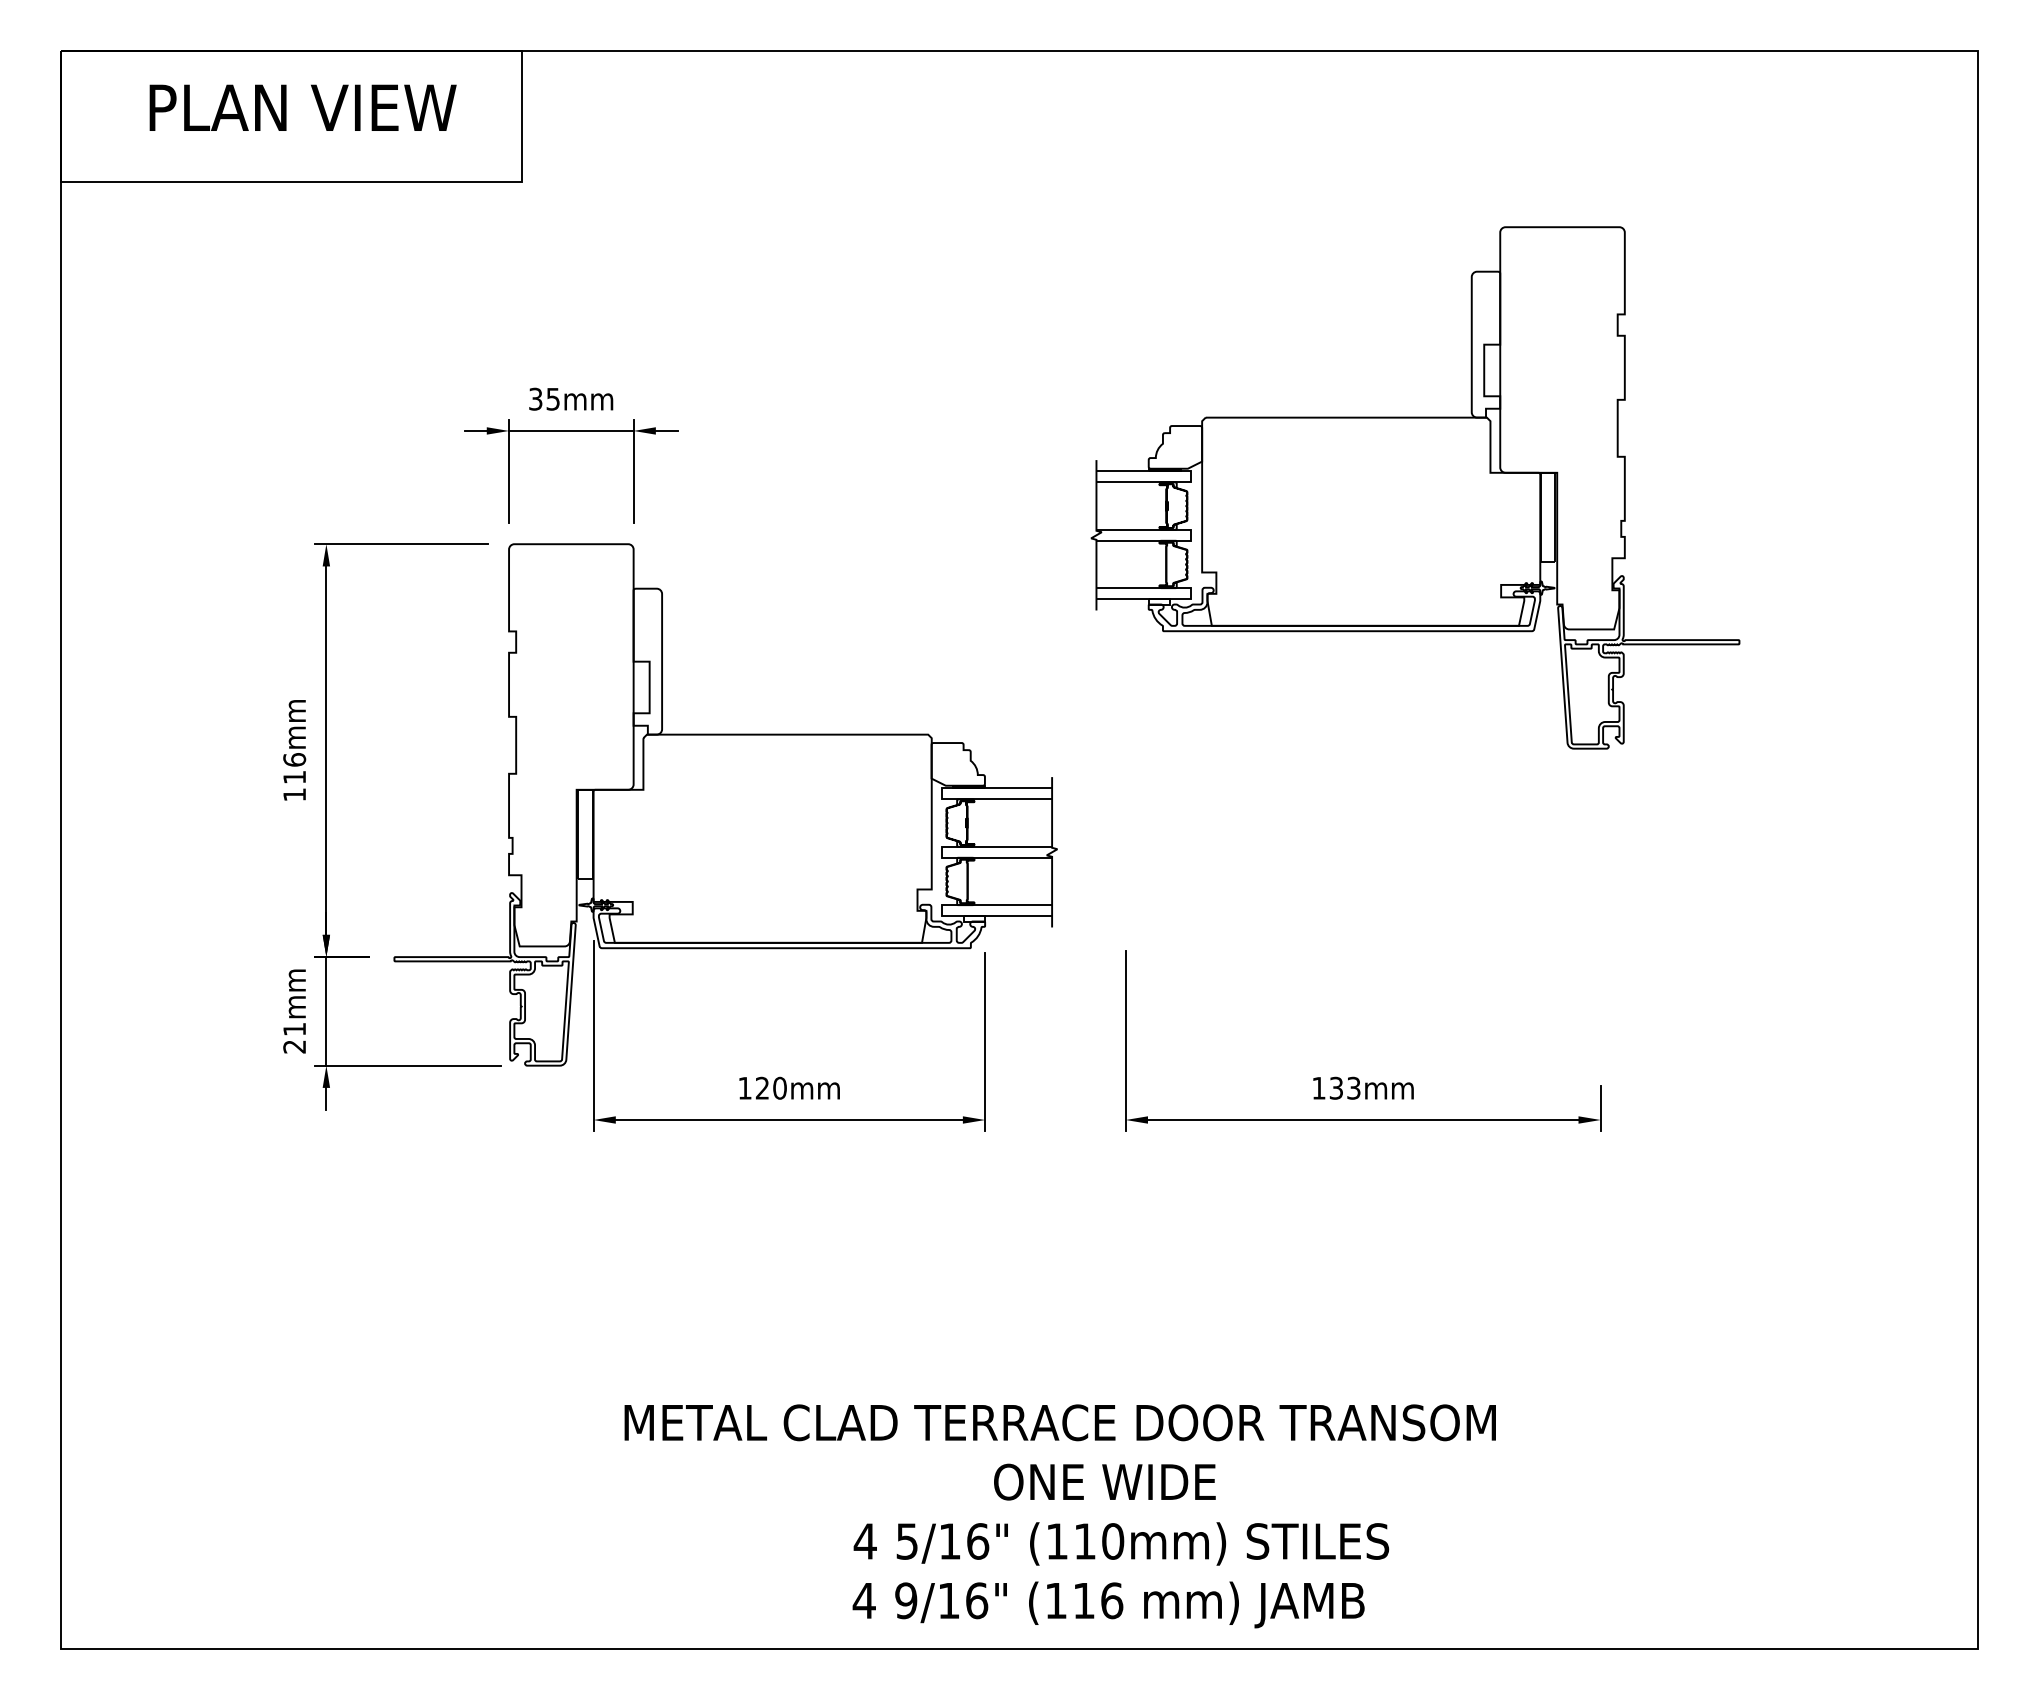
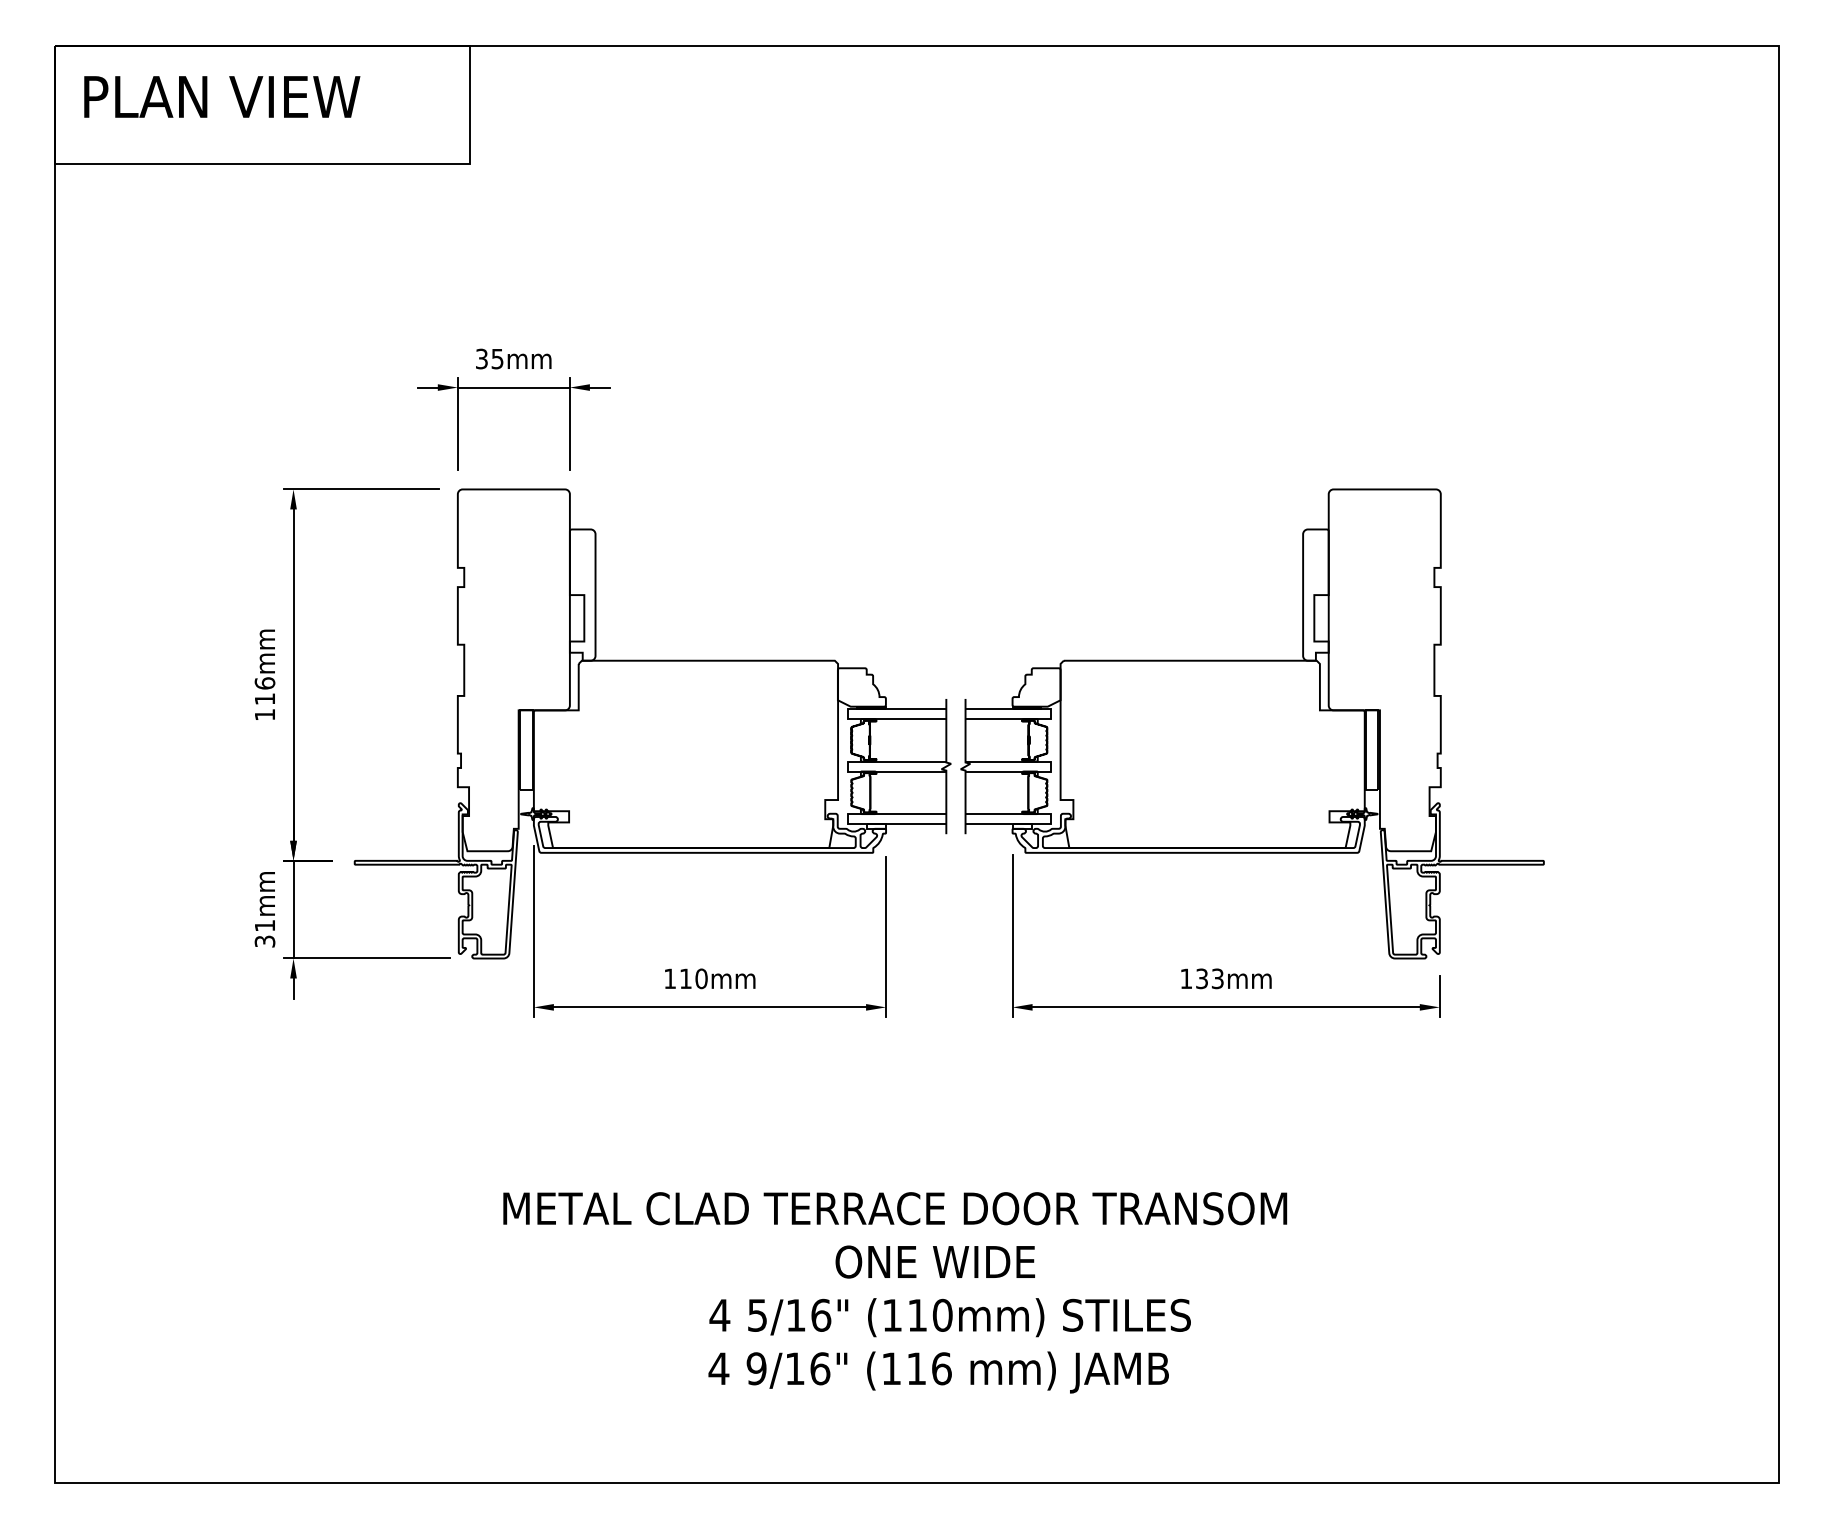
text: (302, 107) -> (221, 96), moved
part: (1415, 487) -> (1252, 723), moved
text: (294, 1046) -> (264, 941), 21mm -> 31mm
text: (761, 1087) -> (684, 978), 120mm -> 110mm
text: (1059, 1516) -> (894, 1292), moved

